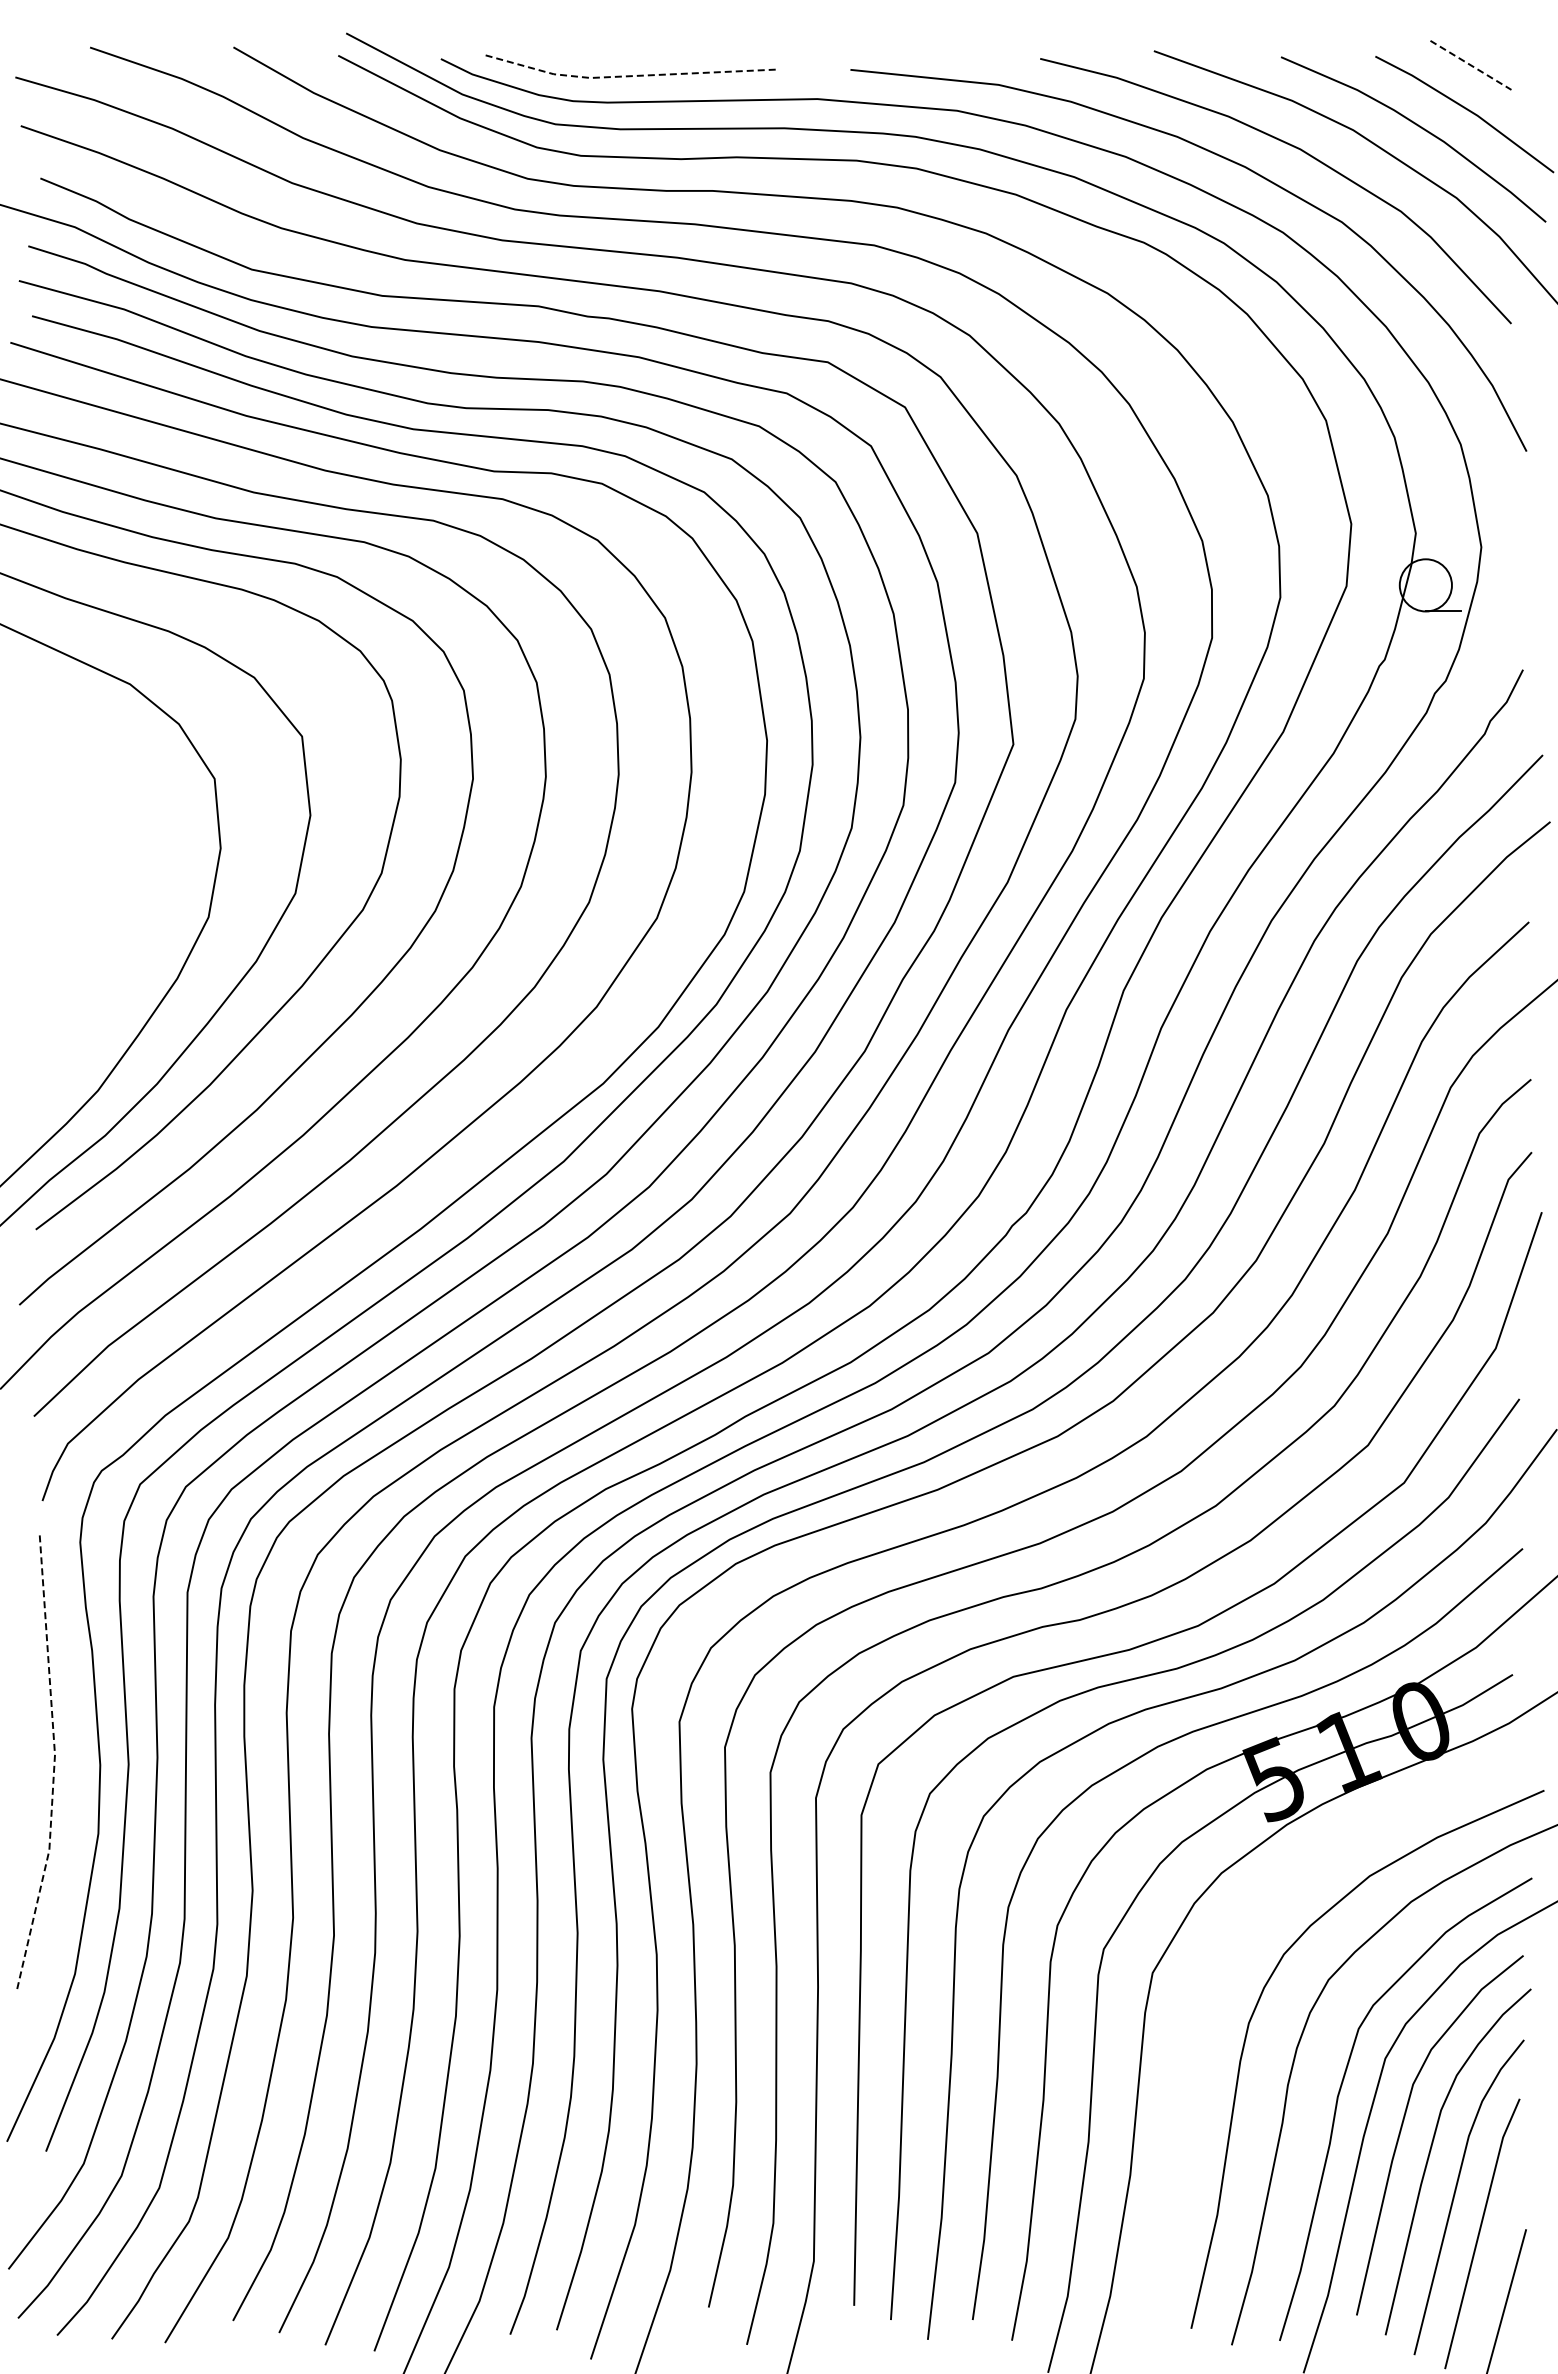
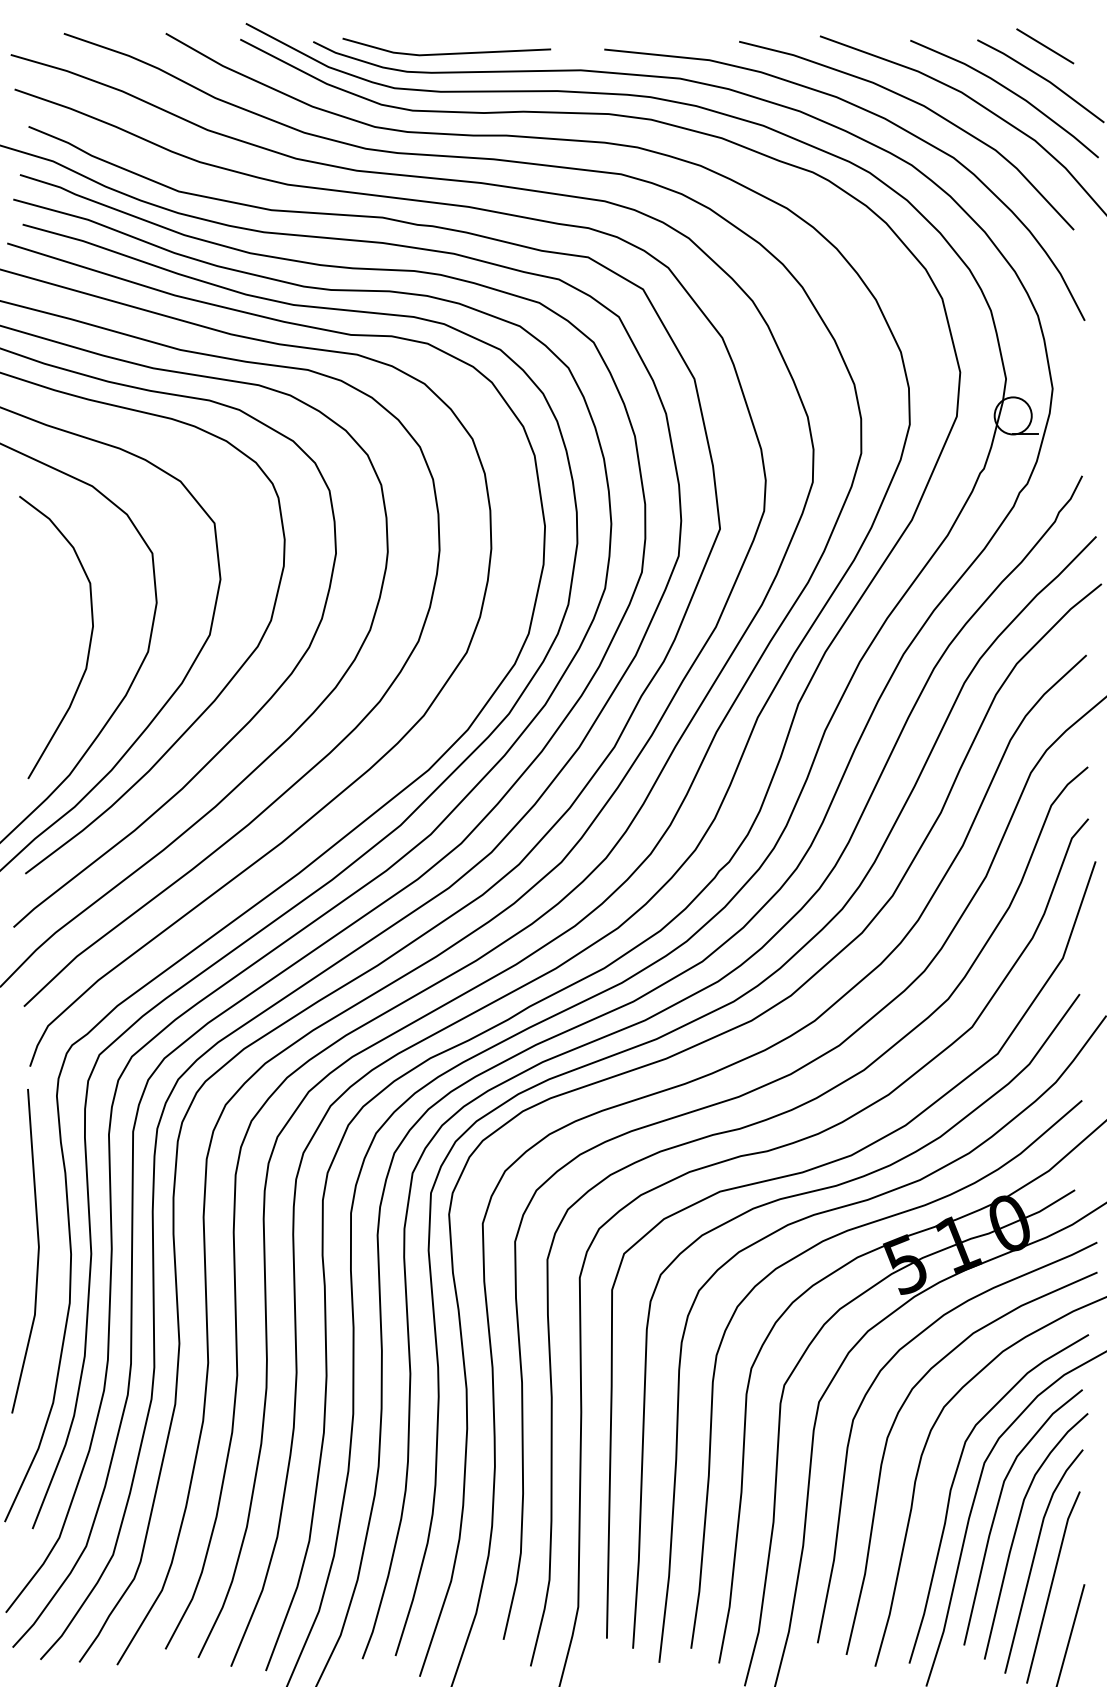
line: (1471, 65) -> (1045, 46), dashed -> solid
line: (626, 76) -> (445, 54), dashed -> solid
curve: (126, 902) -> (89, 641), added
line: (54, 1761) -> (38, 1251), dashed -> solid
curve: (1223, 1956) -> (869, 1390), added

